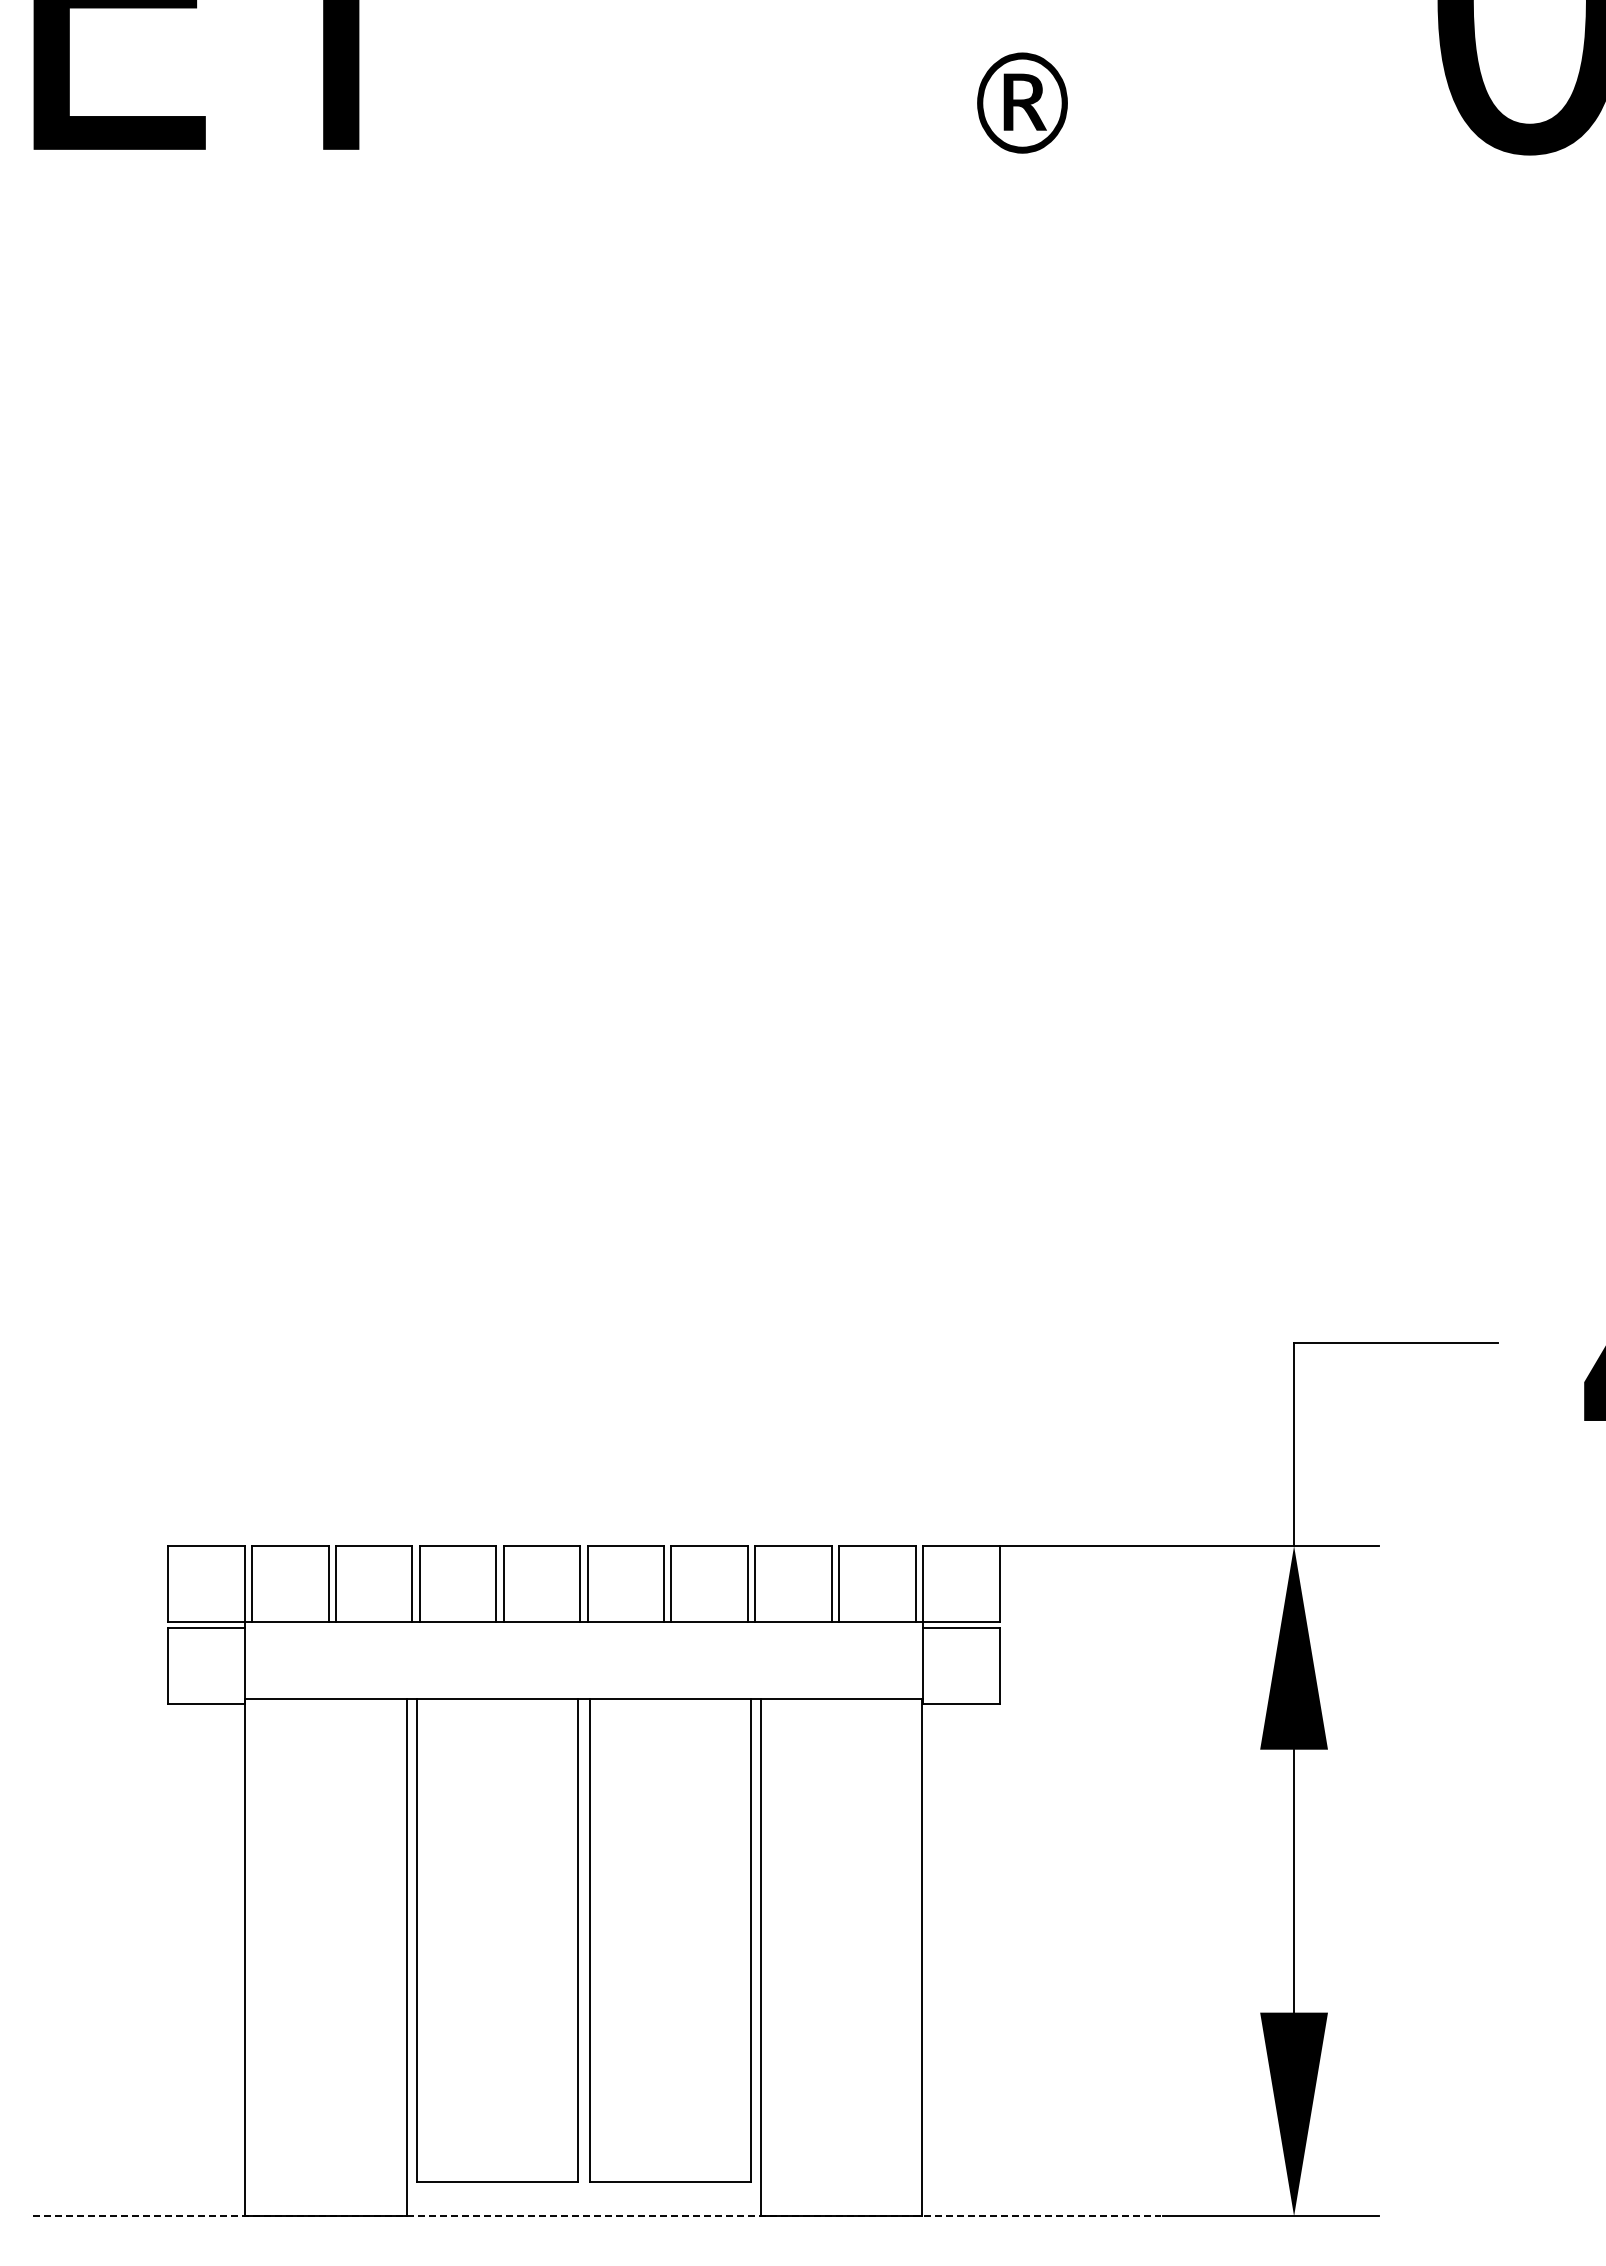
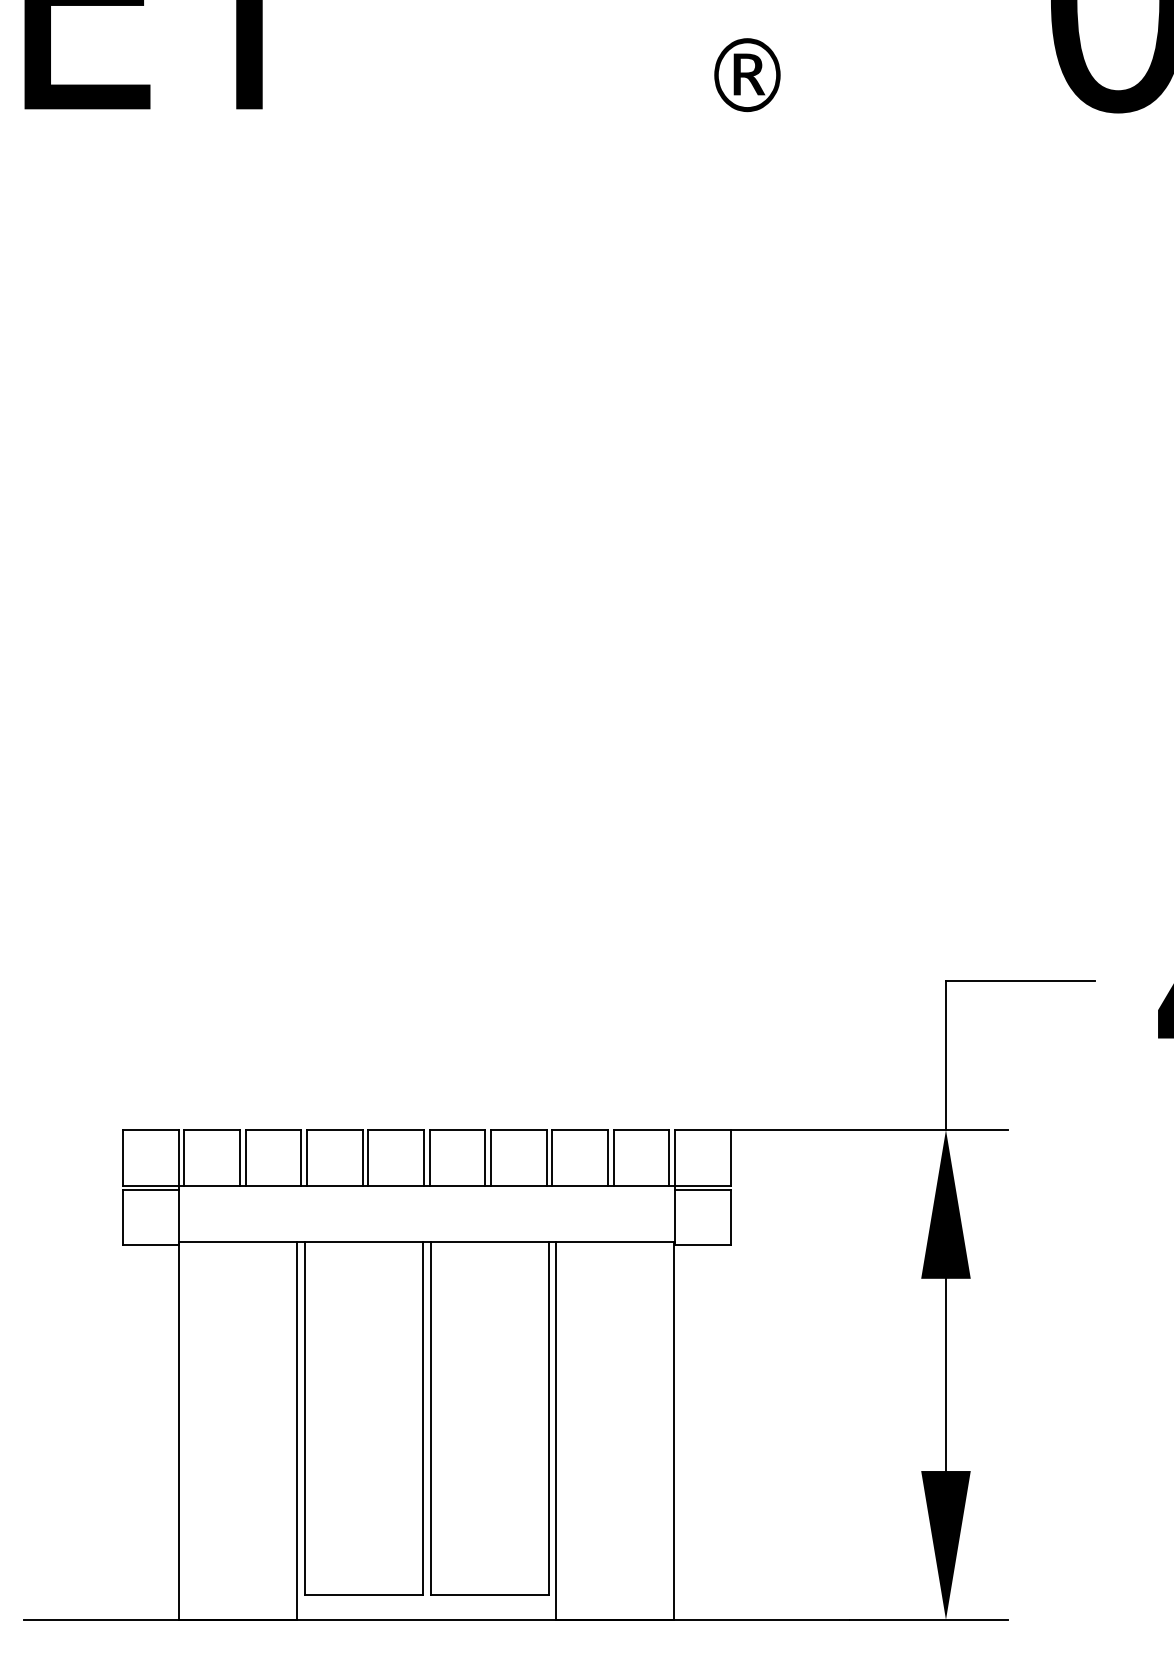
line: (597, 2216) -> (436, 1620), dashed -> solid

